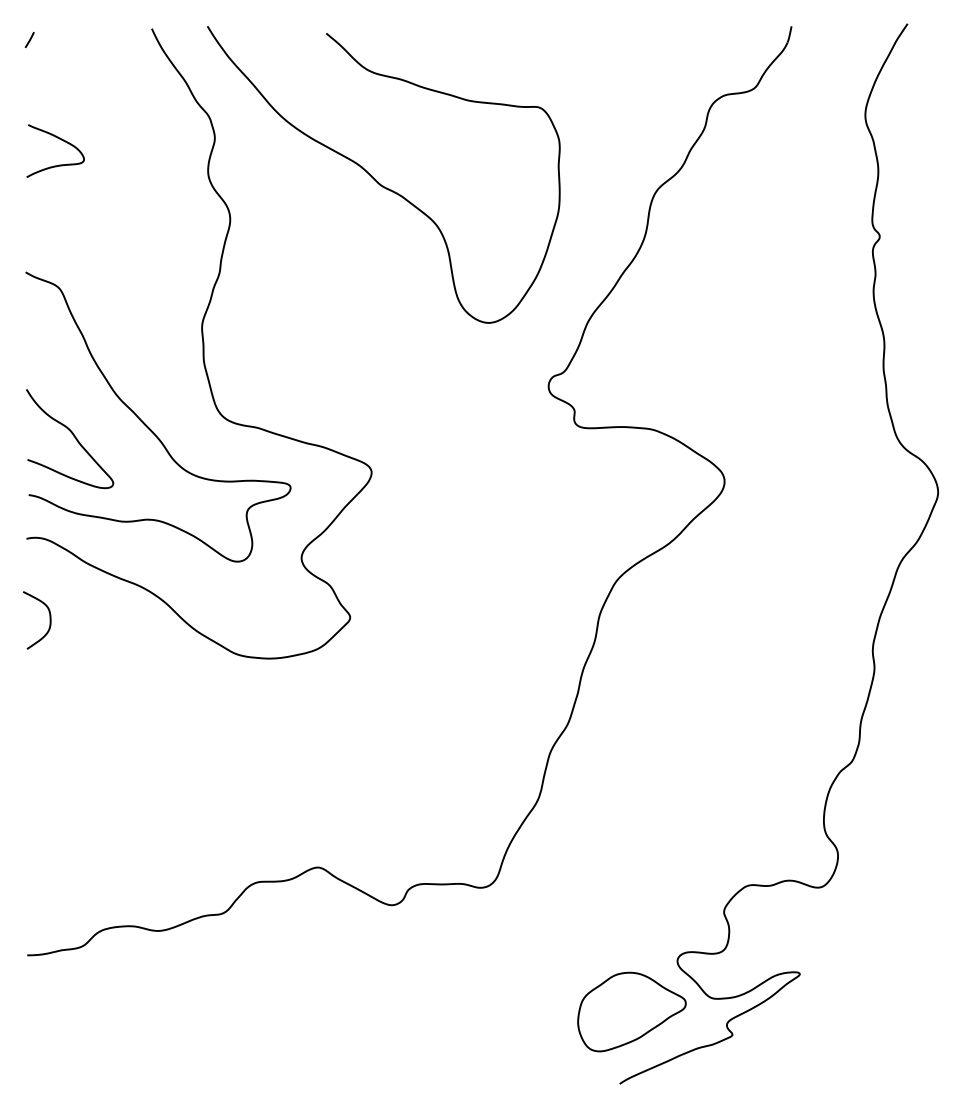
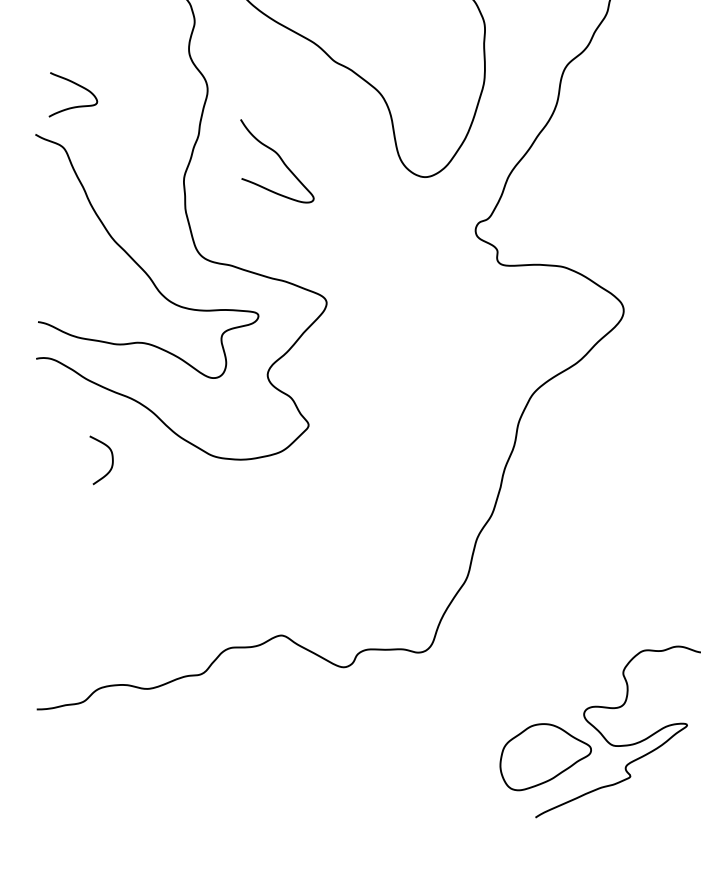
curve: (61, 140) -> (78, 85), moved
curve: (73, 436) -> (280, 159), moved
curve: (49, 620) -> (111, 460), moved

